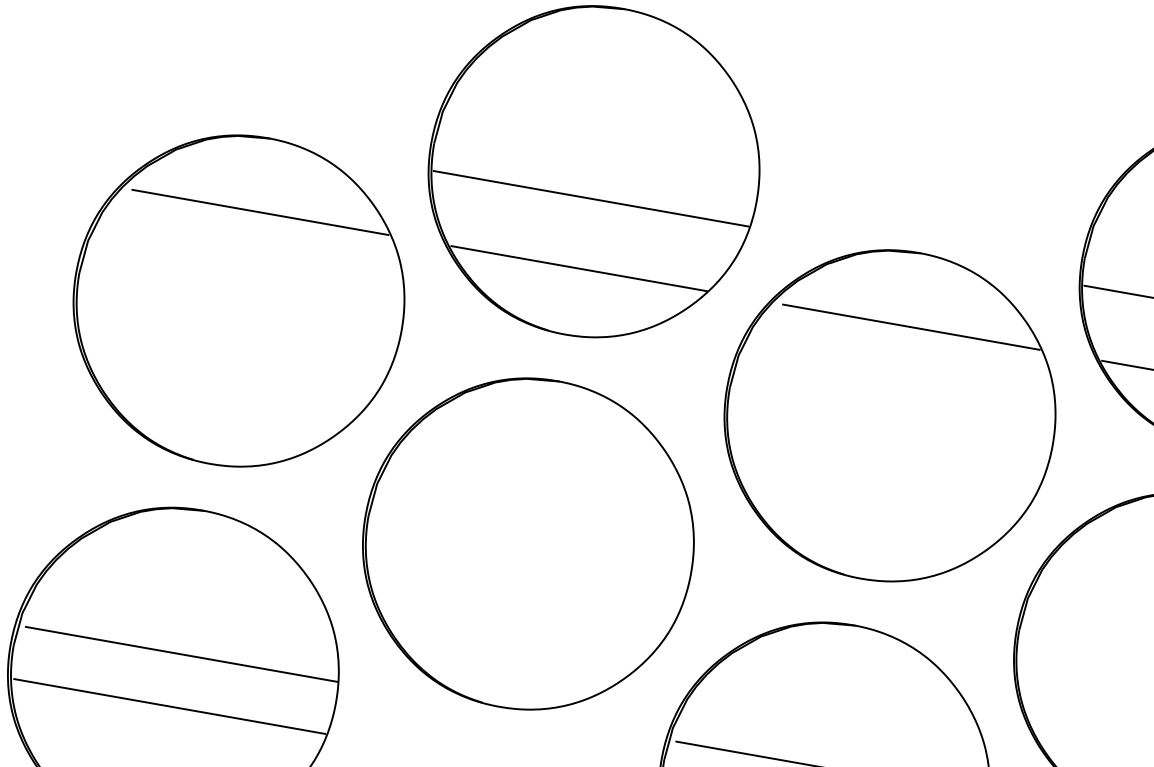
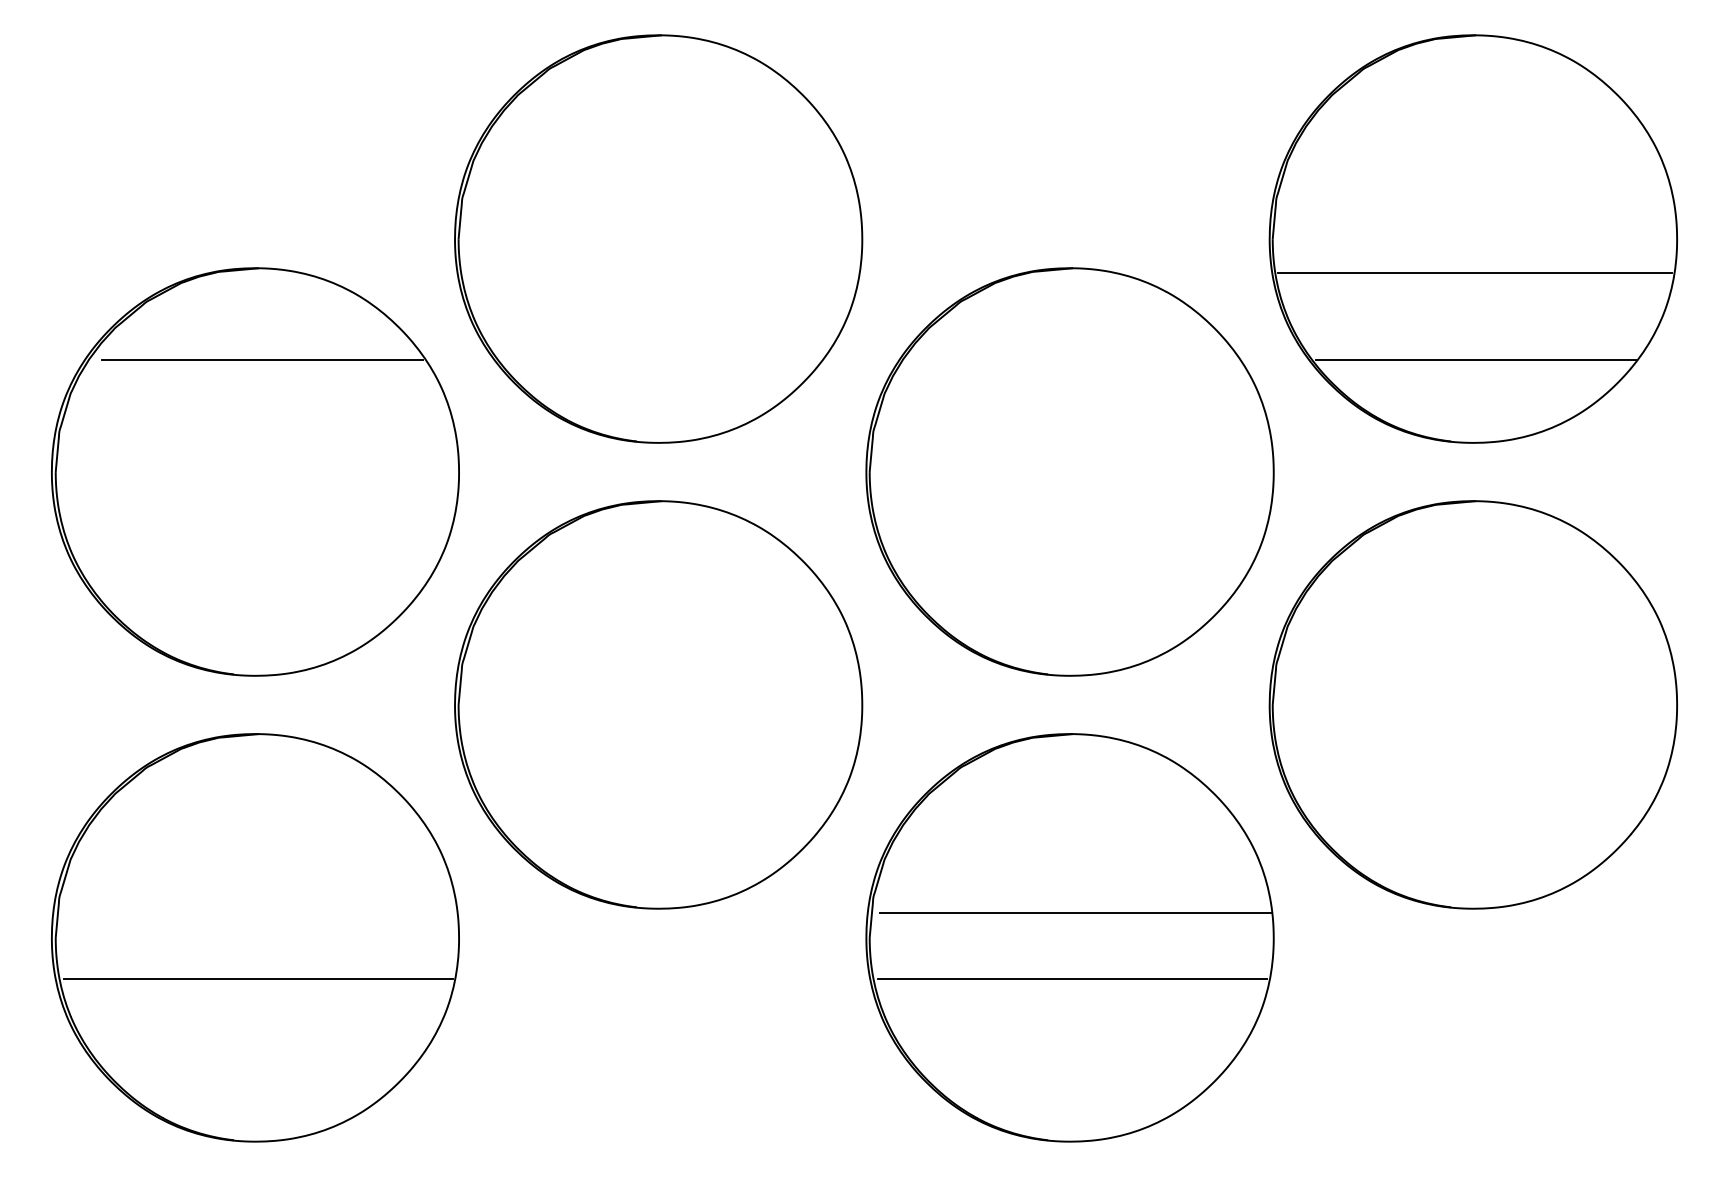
line: (590, 198) -> (660, 272), removed
line: (579, 268) -> (661, 359), removed
line: (911, 326) -> (1076, 359), removed
line: (181, 654) -> (261, 913), removed

